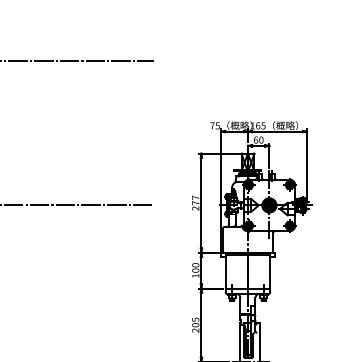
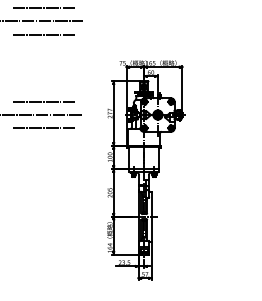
line: (94, 41) -> (44, 8), added
line: (94, 81) -> (44, 34), added
line: (94, 184) -> (44, 101), added
line: (94, 226) -> (44, 128), added

